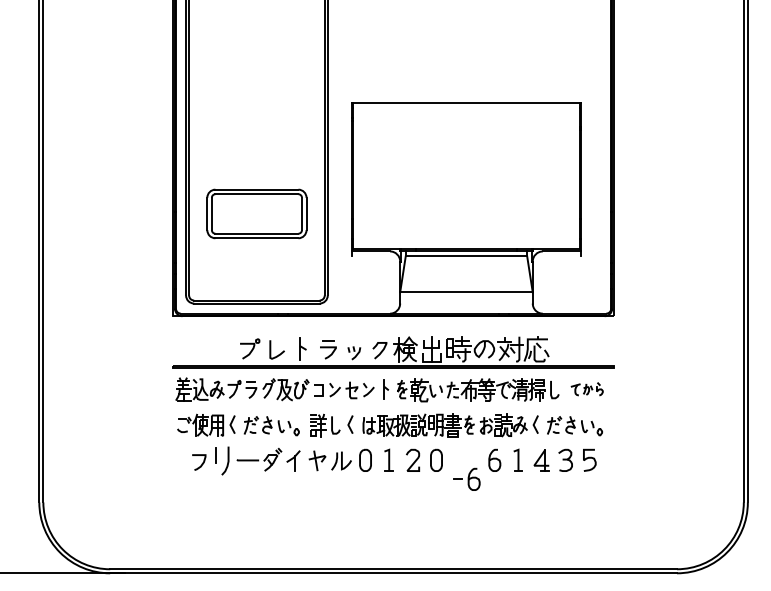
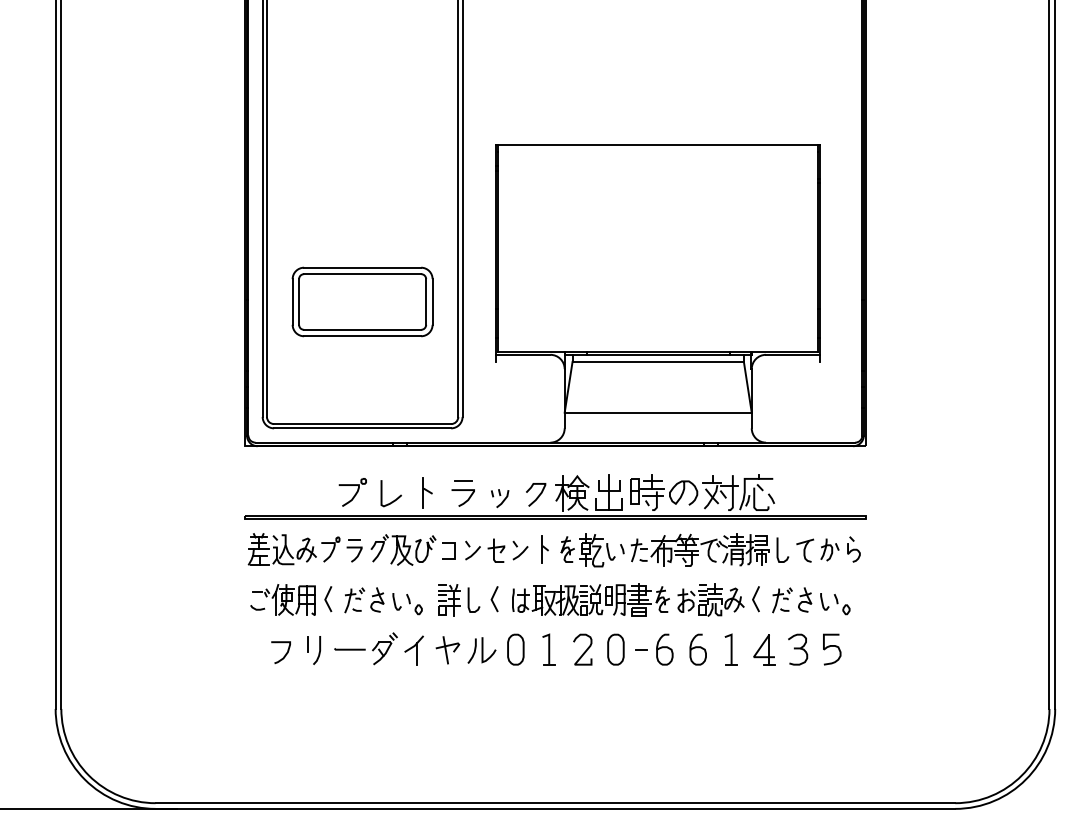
part: (587, 388) -> (828, 548), size x1.43
part: (222, 460) -> (314, 649), size x0.71
part: (466, 478) -> (654, 648), moved

